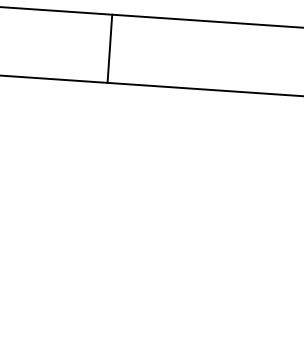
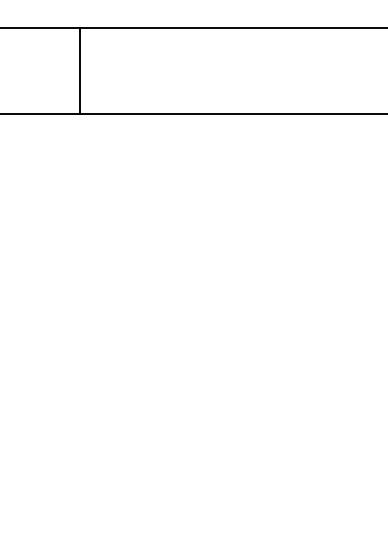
line: (109, 48) -> (79, 70), moved

